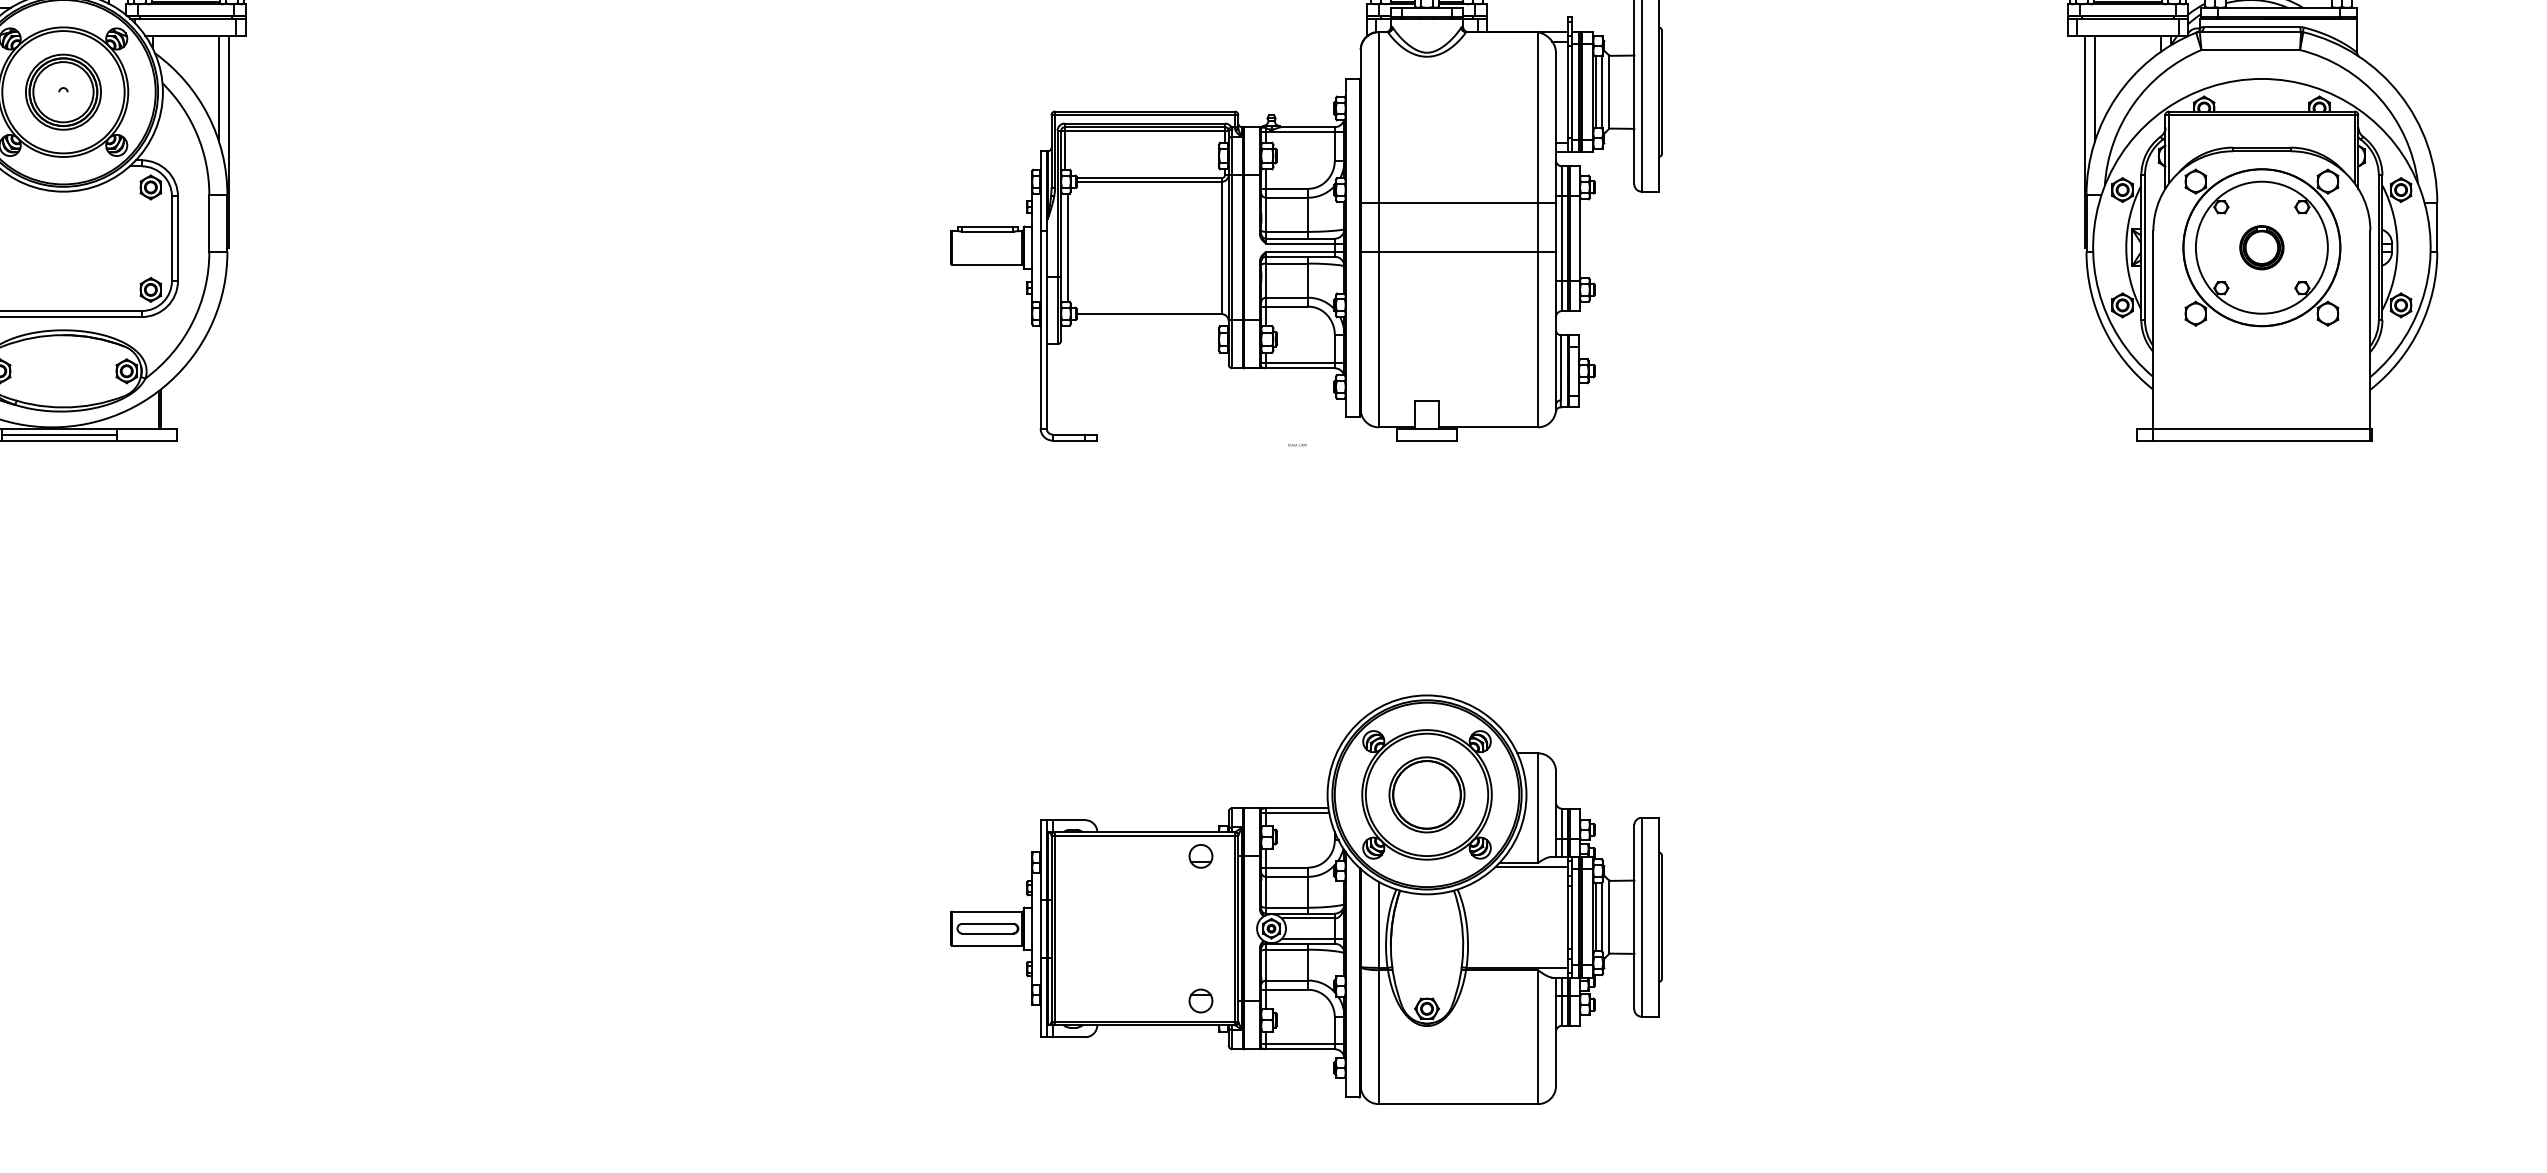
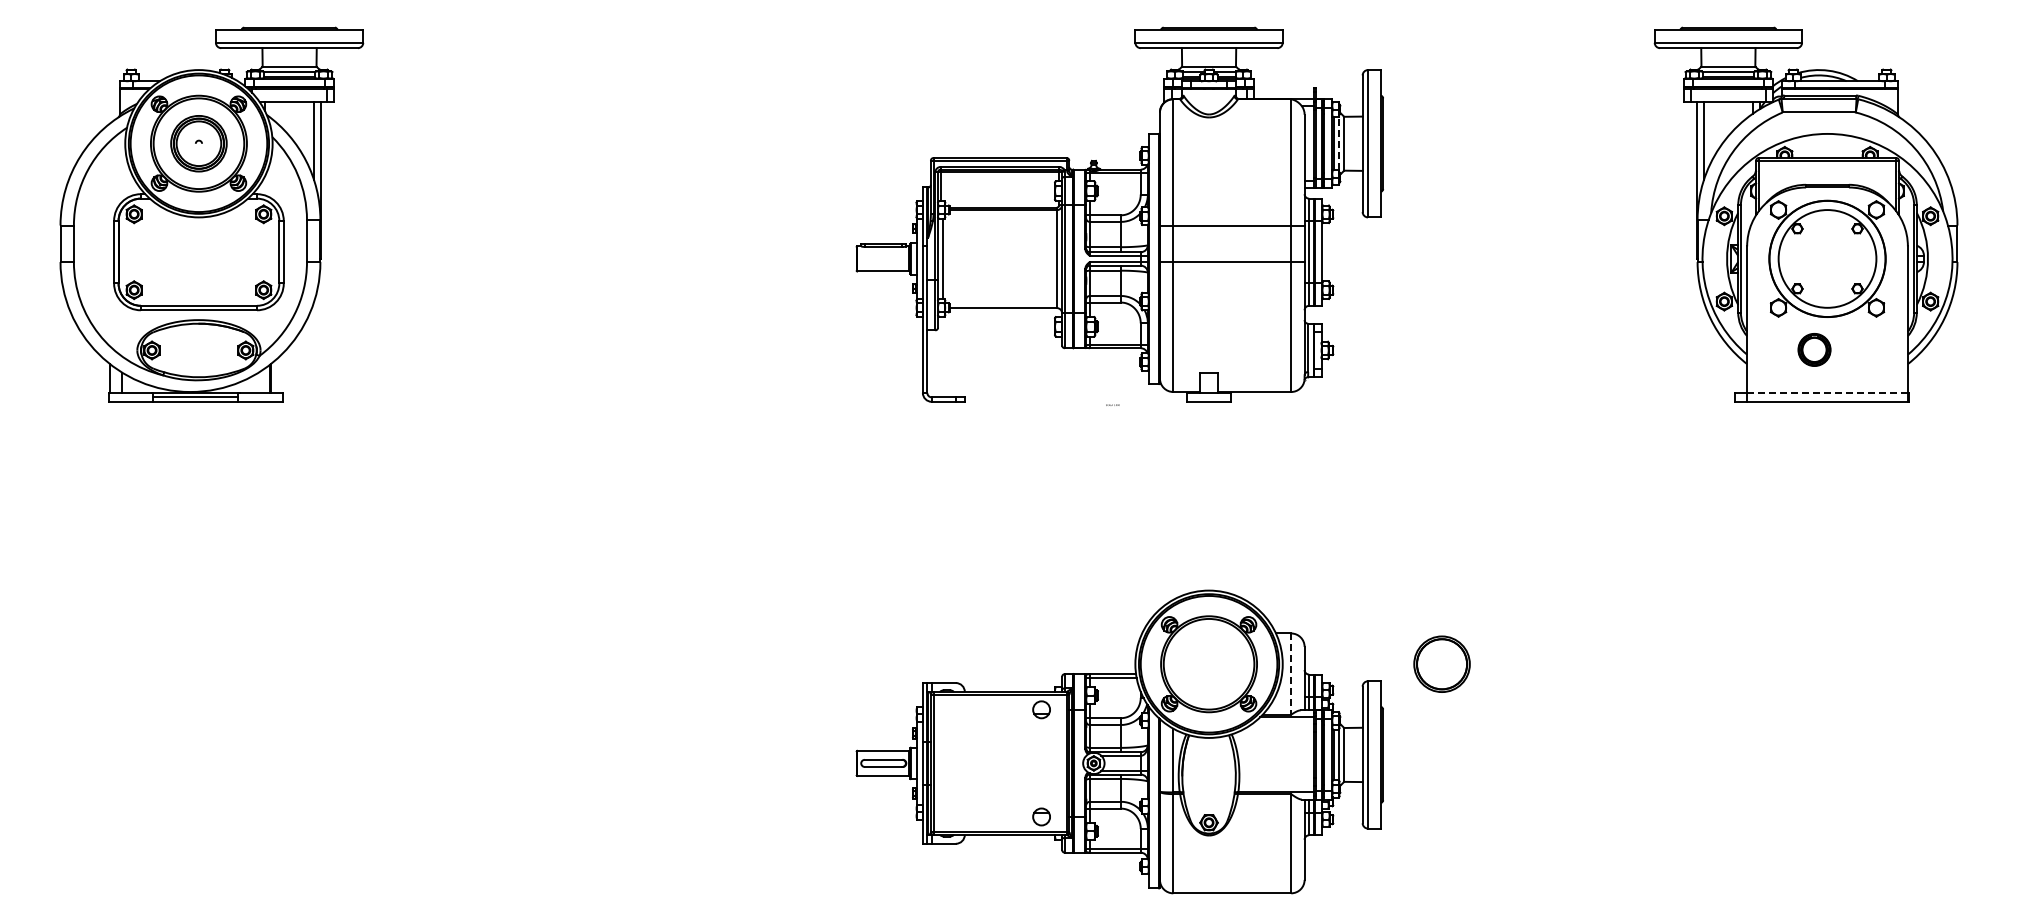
line: (1601, 91) -> (1338, 143), solid -> dashed
part: (2261, 247) -> (1814, 349), moved
line: (2263, 428) -> (1828, 392), solid -> dashed
part: (1426, 793) -> (1441, 663), moved
line: (1538, 808) -> (1291, 674), solid -> dashed

